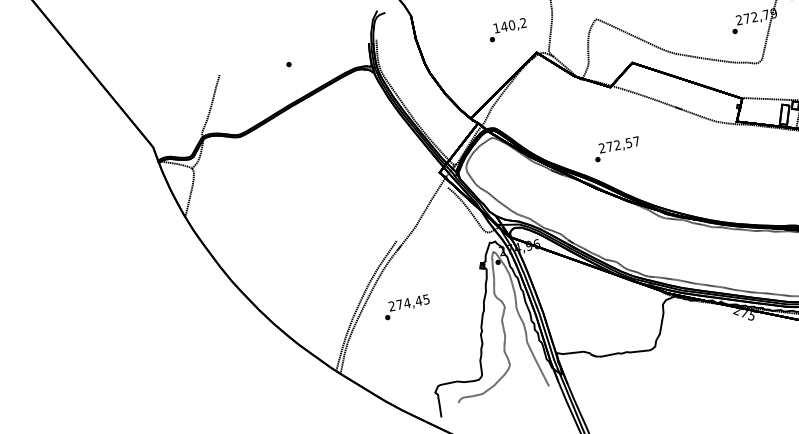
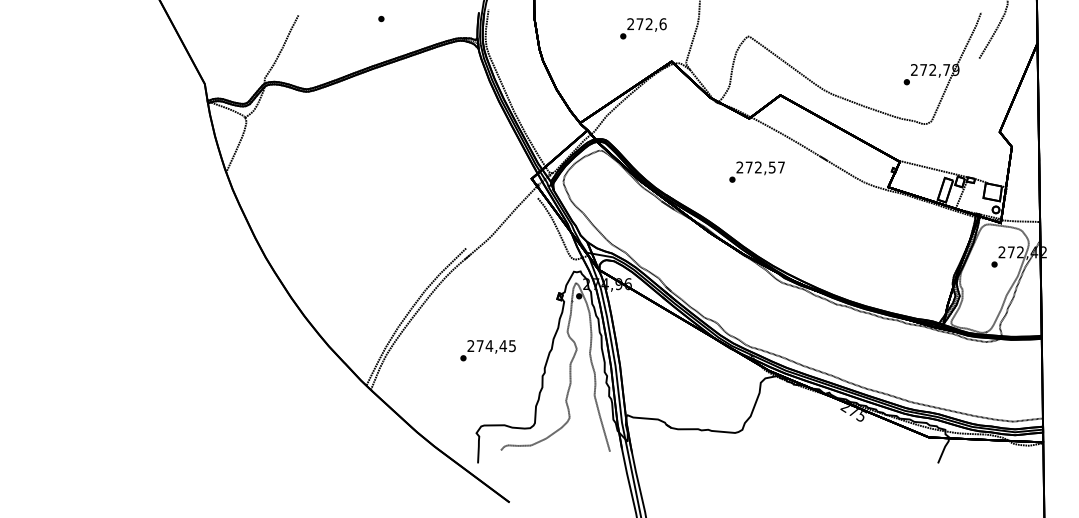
text: (509, 25) -> (646, 24), 140,2 -> 272,6
text: (616, 148) -> (756, 171), moved
text: (406, 307) -> (487, 350), moved

